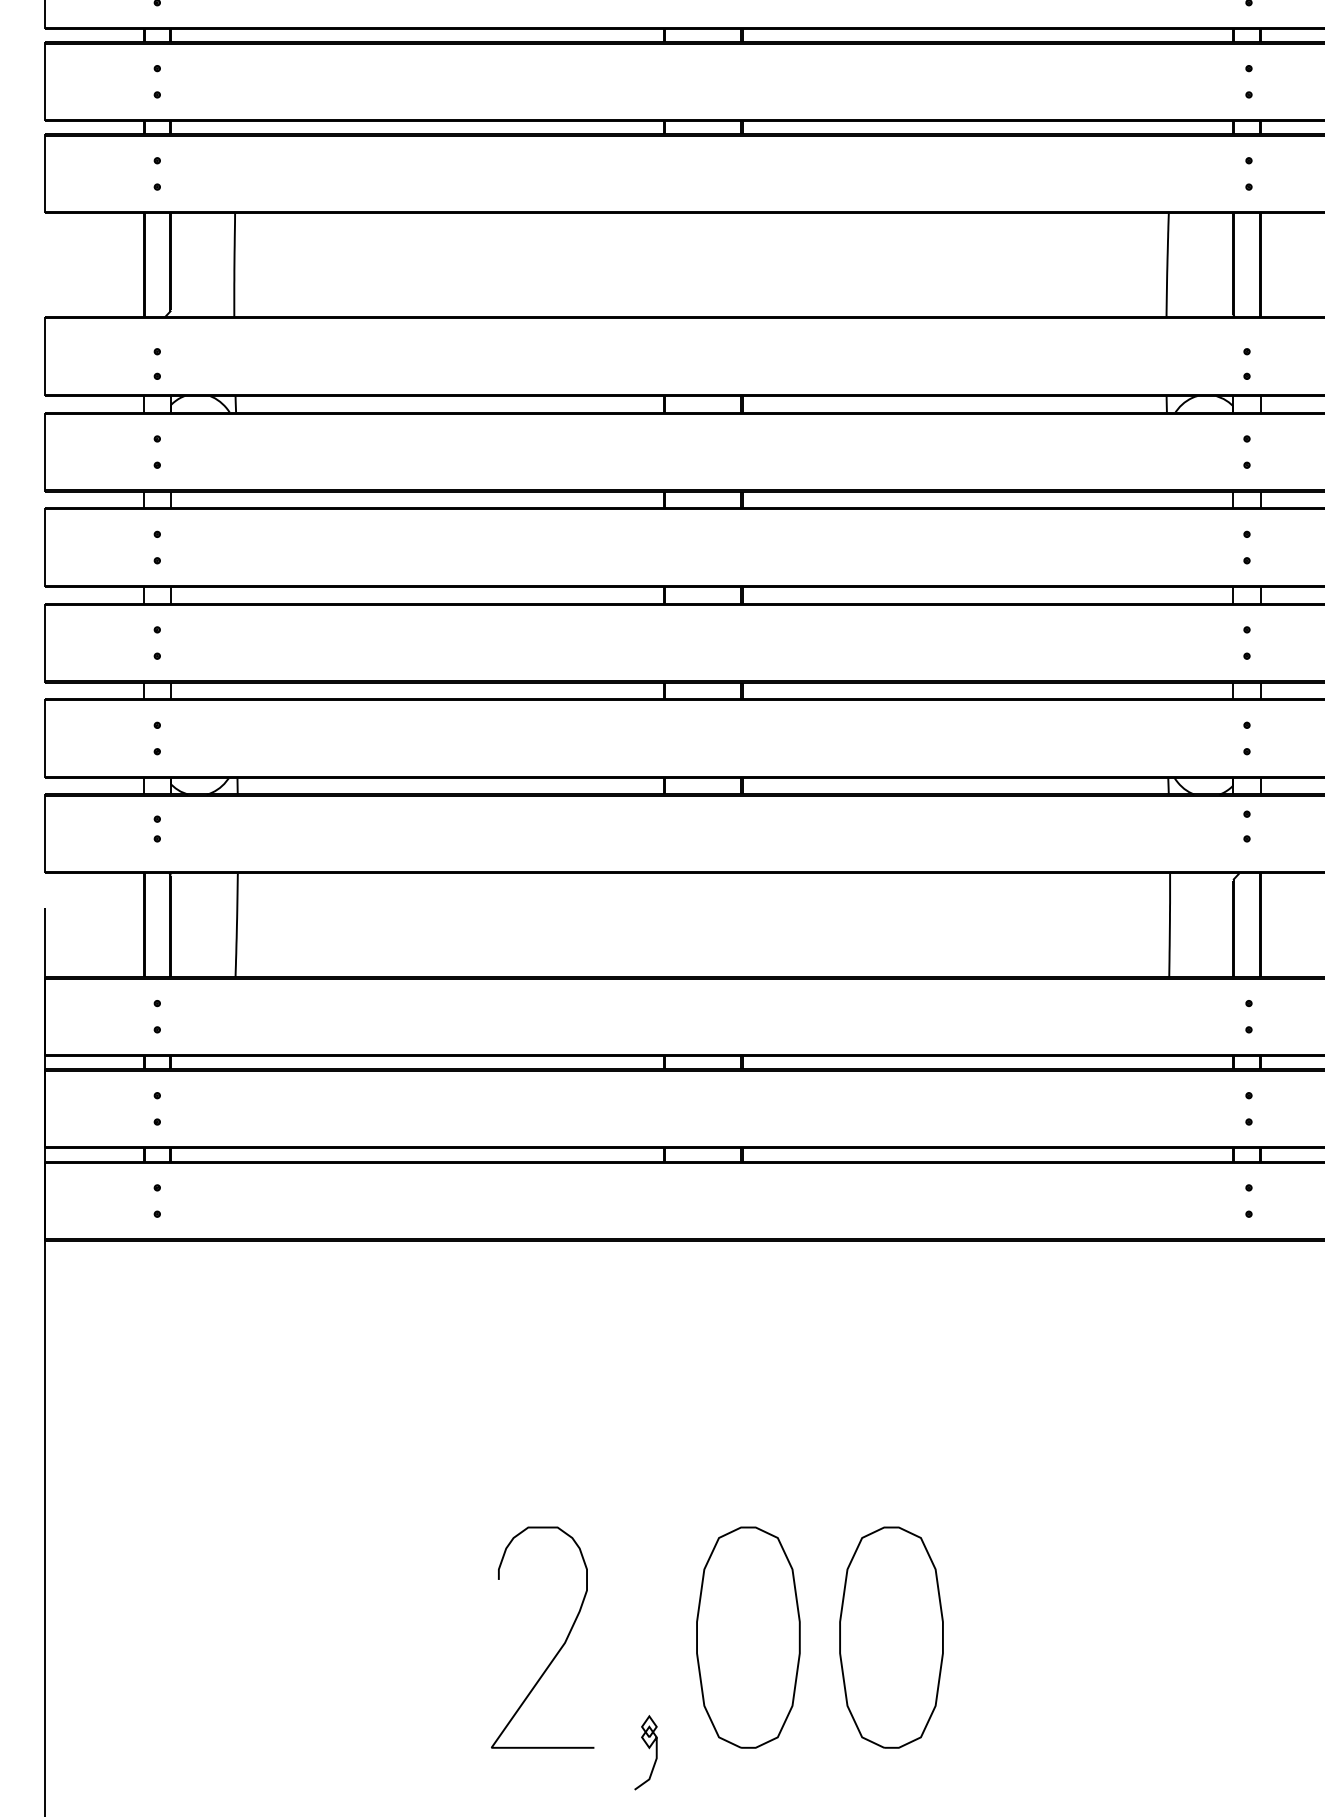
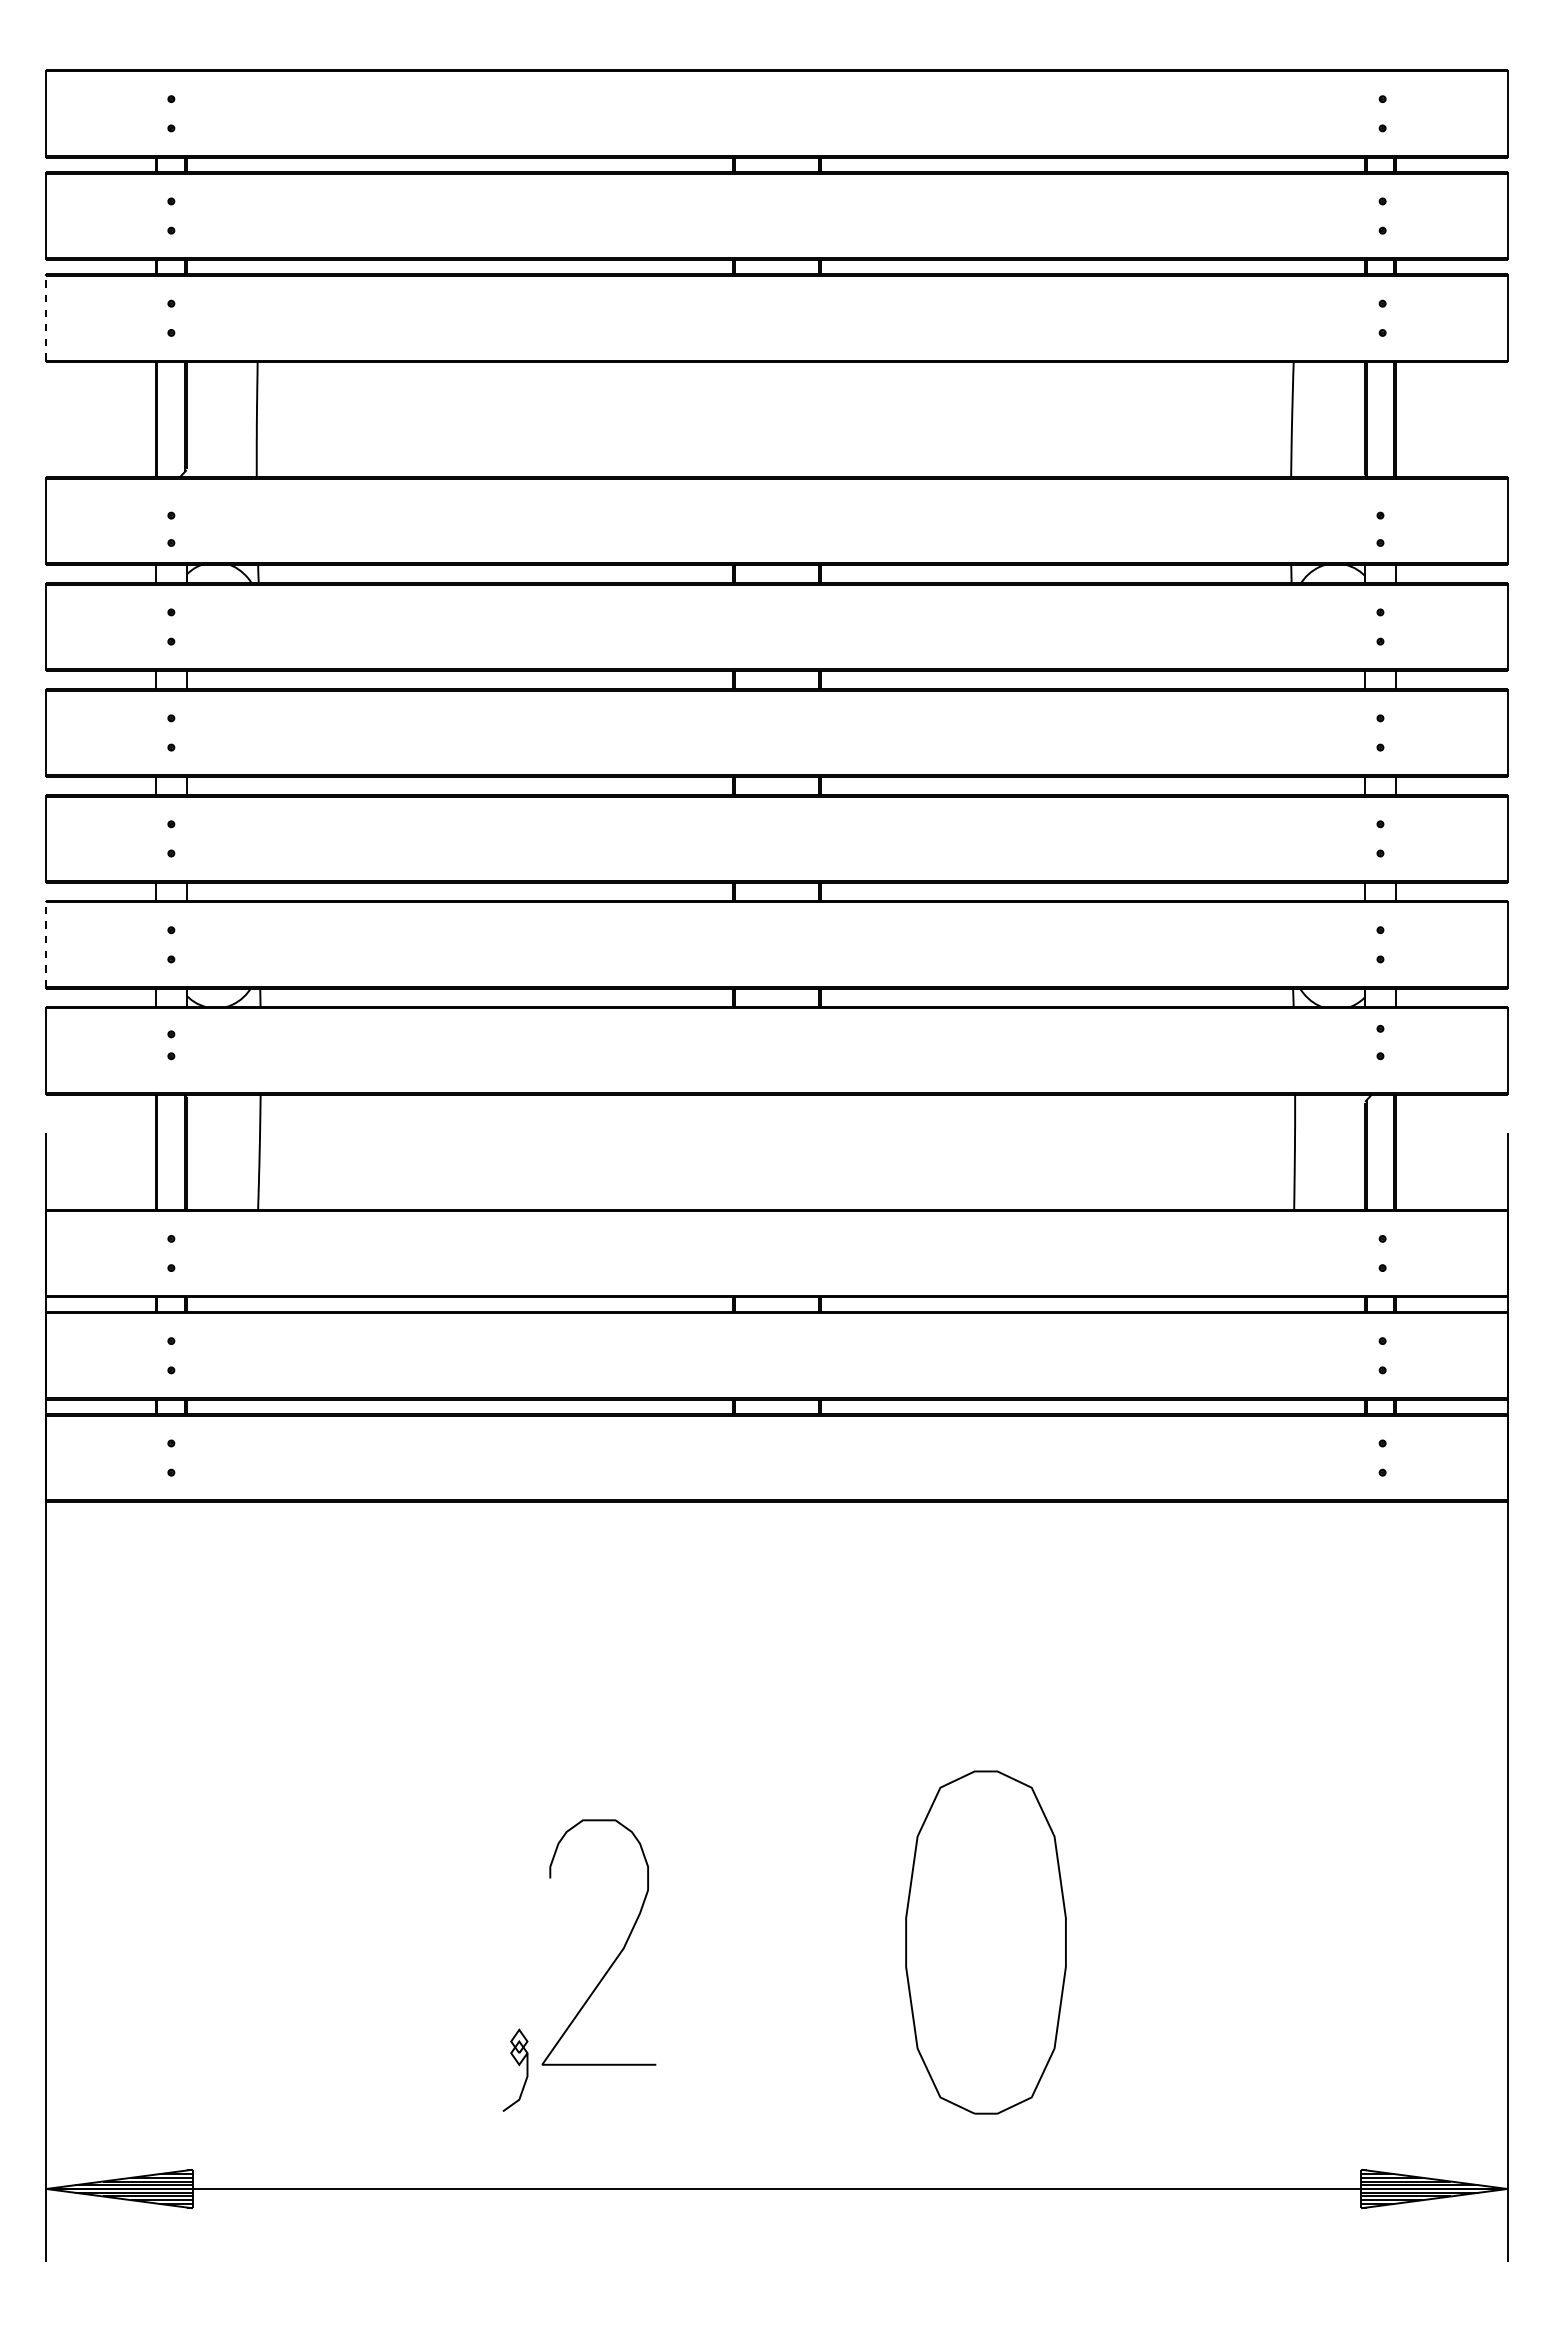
line: (44, 173) -> (46, 317), solid -> dashed
line: (44, 738) -> (46, 944), solid -> dashed
part: (748, 1637) -> (827, 1942), removed
part: (891, 1637) -> (985, 1942), size x1.4
part: (645, 1752) -> (515, 2069), moved

